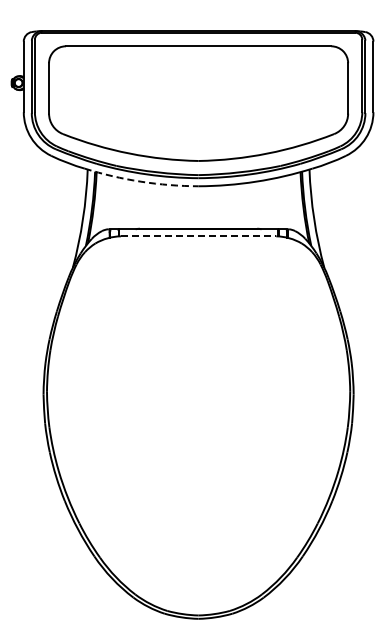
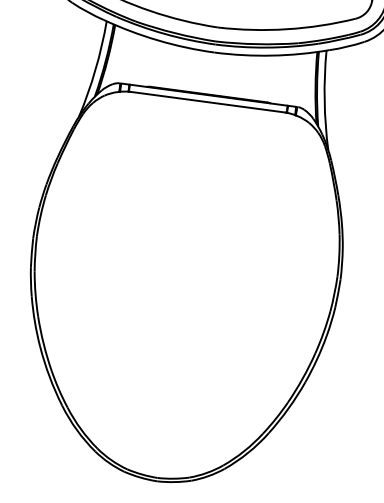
arc: (141, 181) -> (158, 40), dashed -> solid
line: (198, 236) -> (207, 102), dashed -> solid

